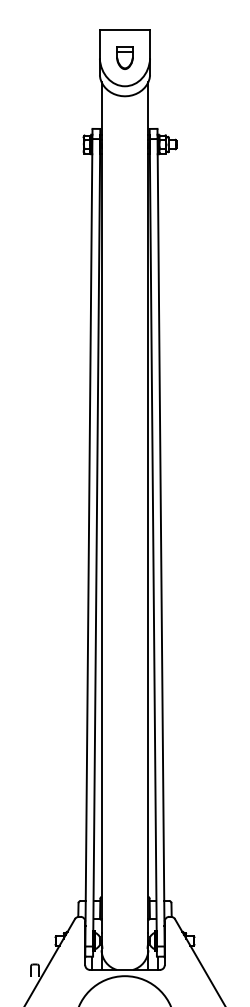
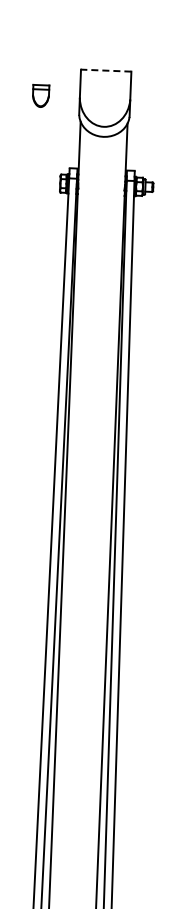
line: (124, 30) -> (105, 70), solid -> dashed
part: (124, 57) -> (40, 95), moved

